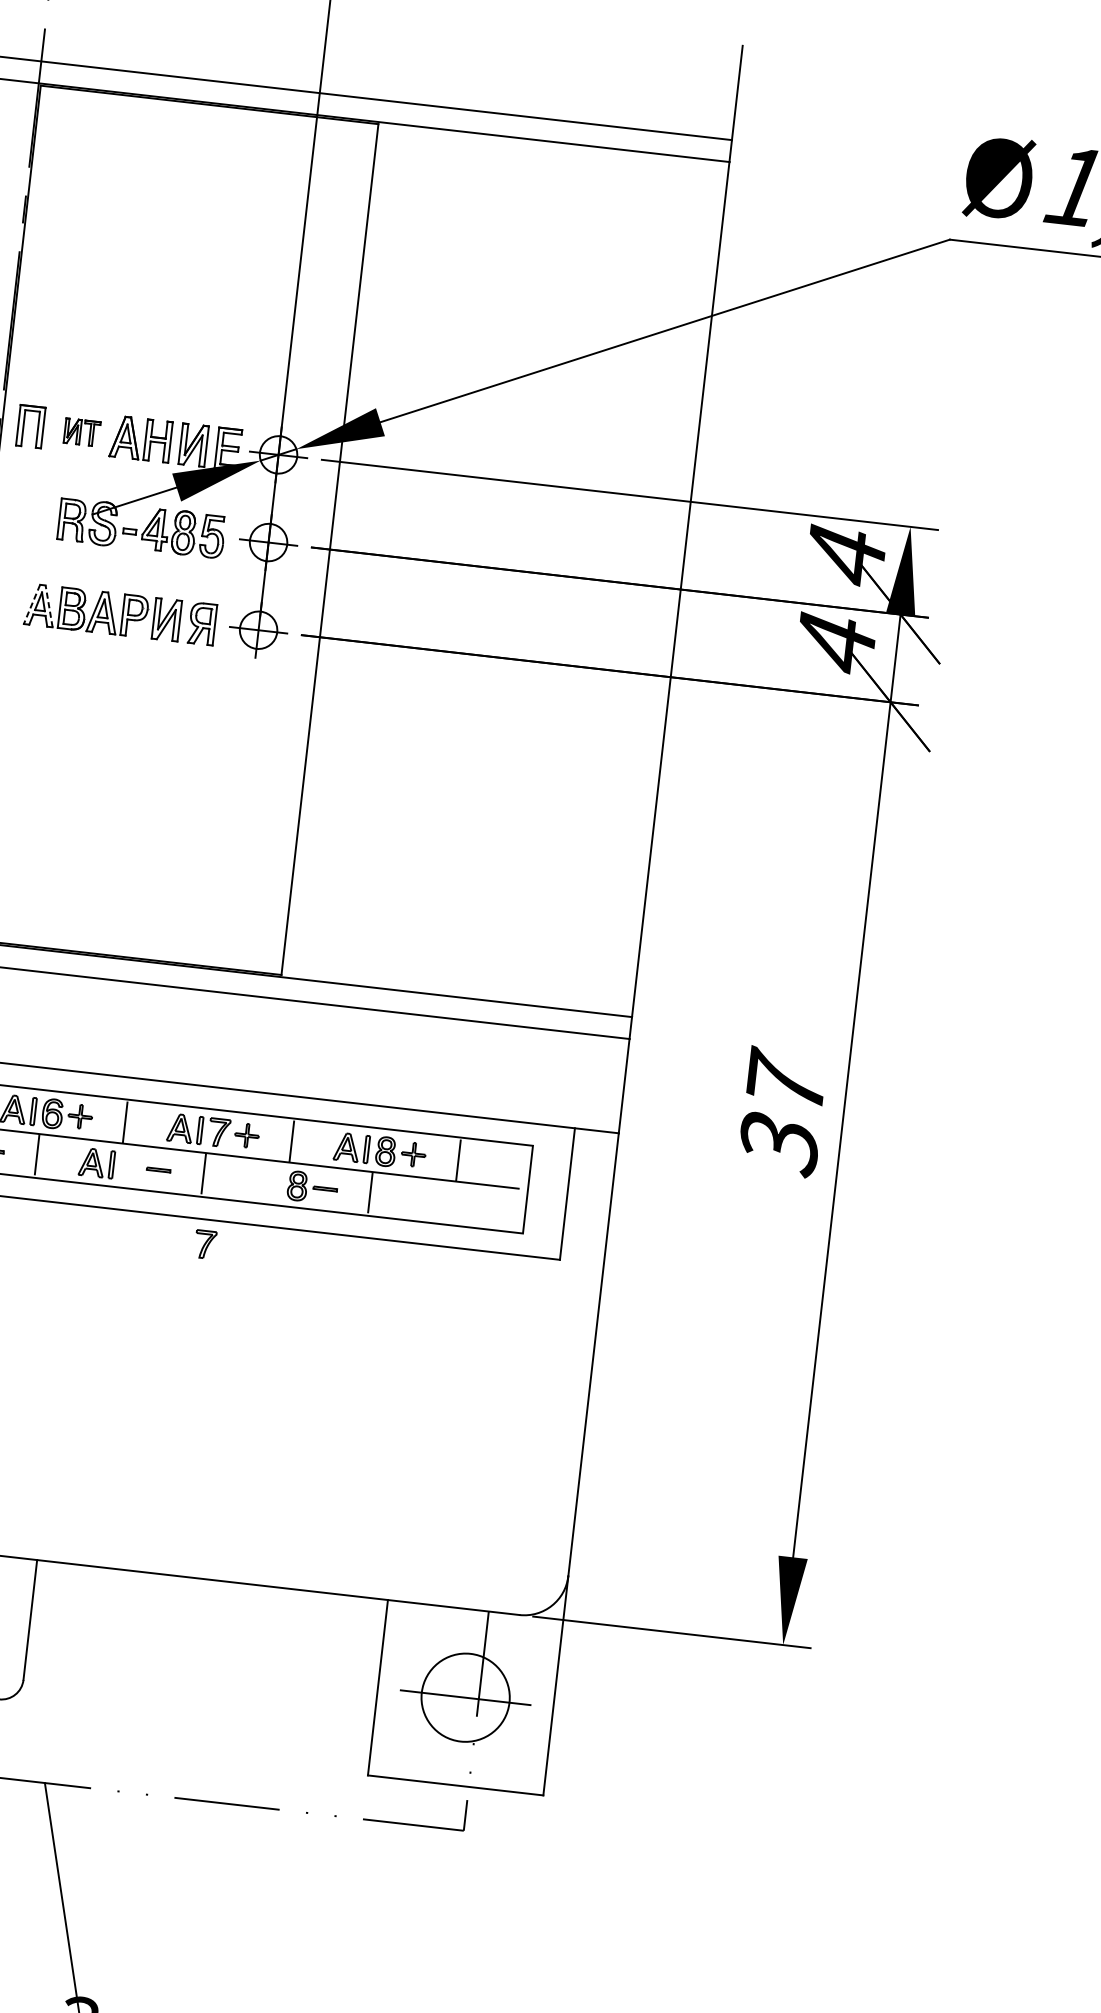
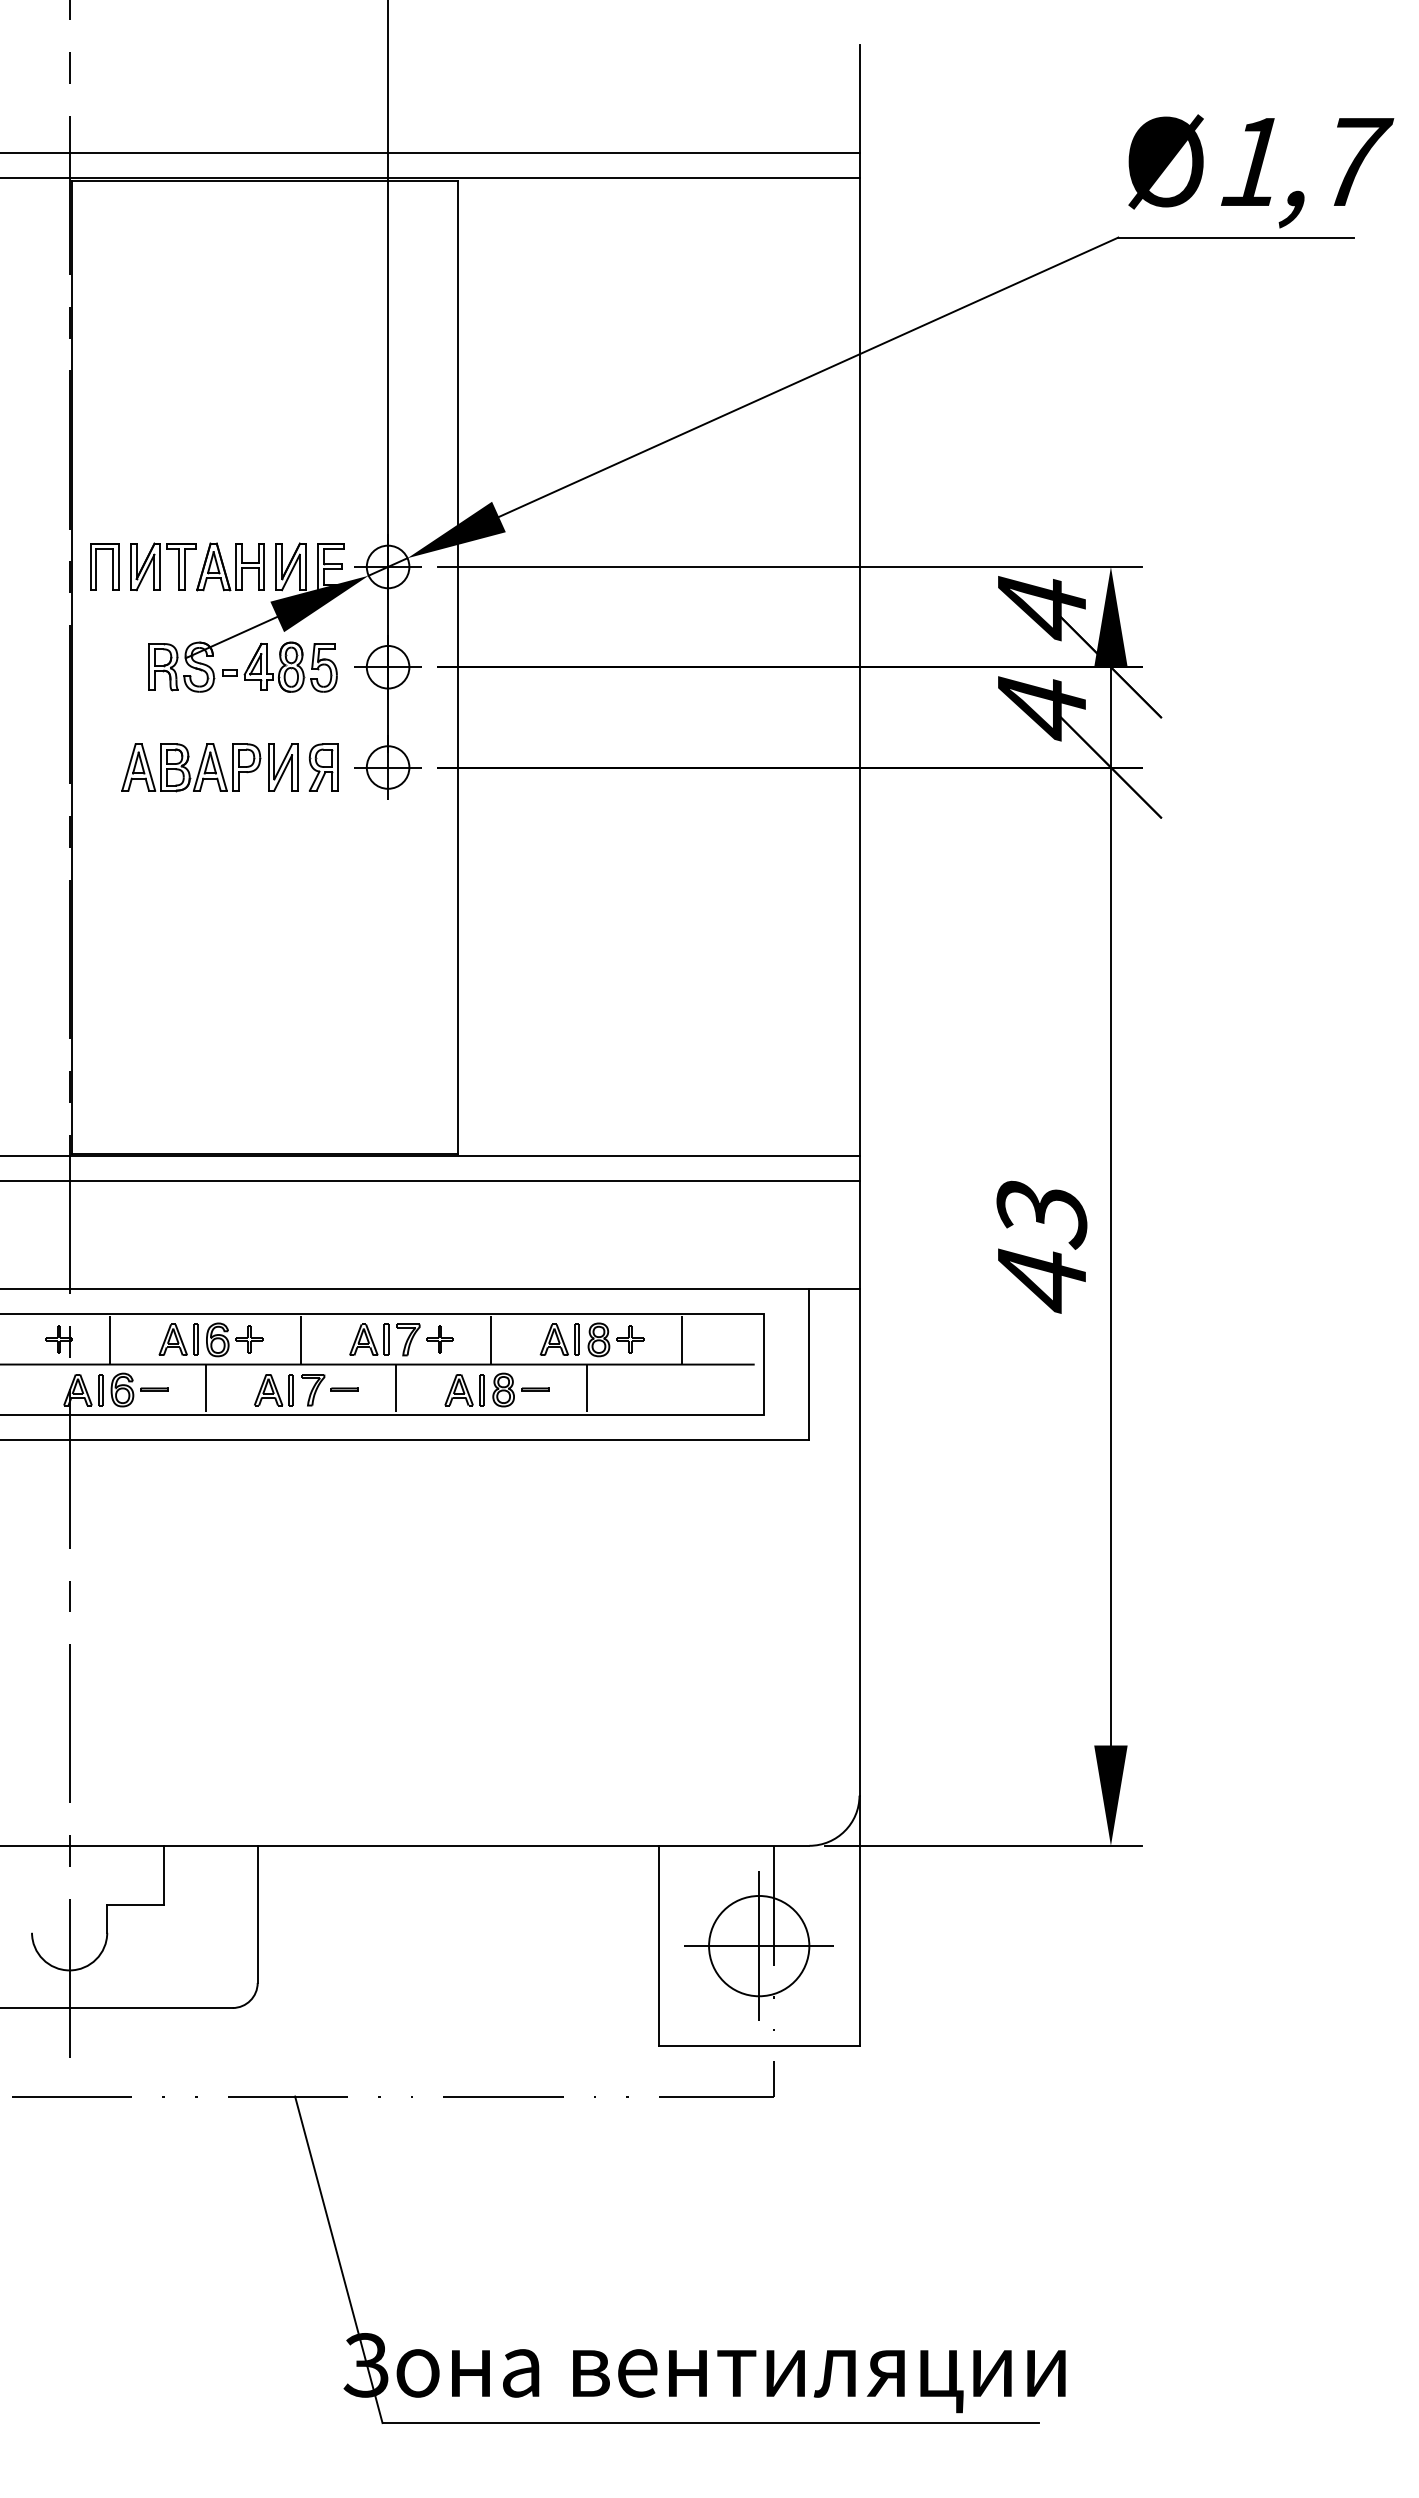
part: (82, 432) -> (163, 566), size x1.67
line: (31, 605) -> (128, 768), dashed -> solid
line: (49, 606) -> (148, 767), dashed -> solid
text: (782, 1112) -> (1041, 1244), 37 -> 43
part: (263, 1182) -> (464, 1390), added
part: (205, 1245) -> (313, 1390), moved
line: (465, 1697) -> (759, 1945), added

